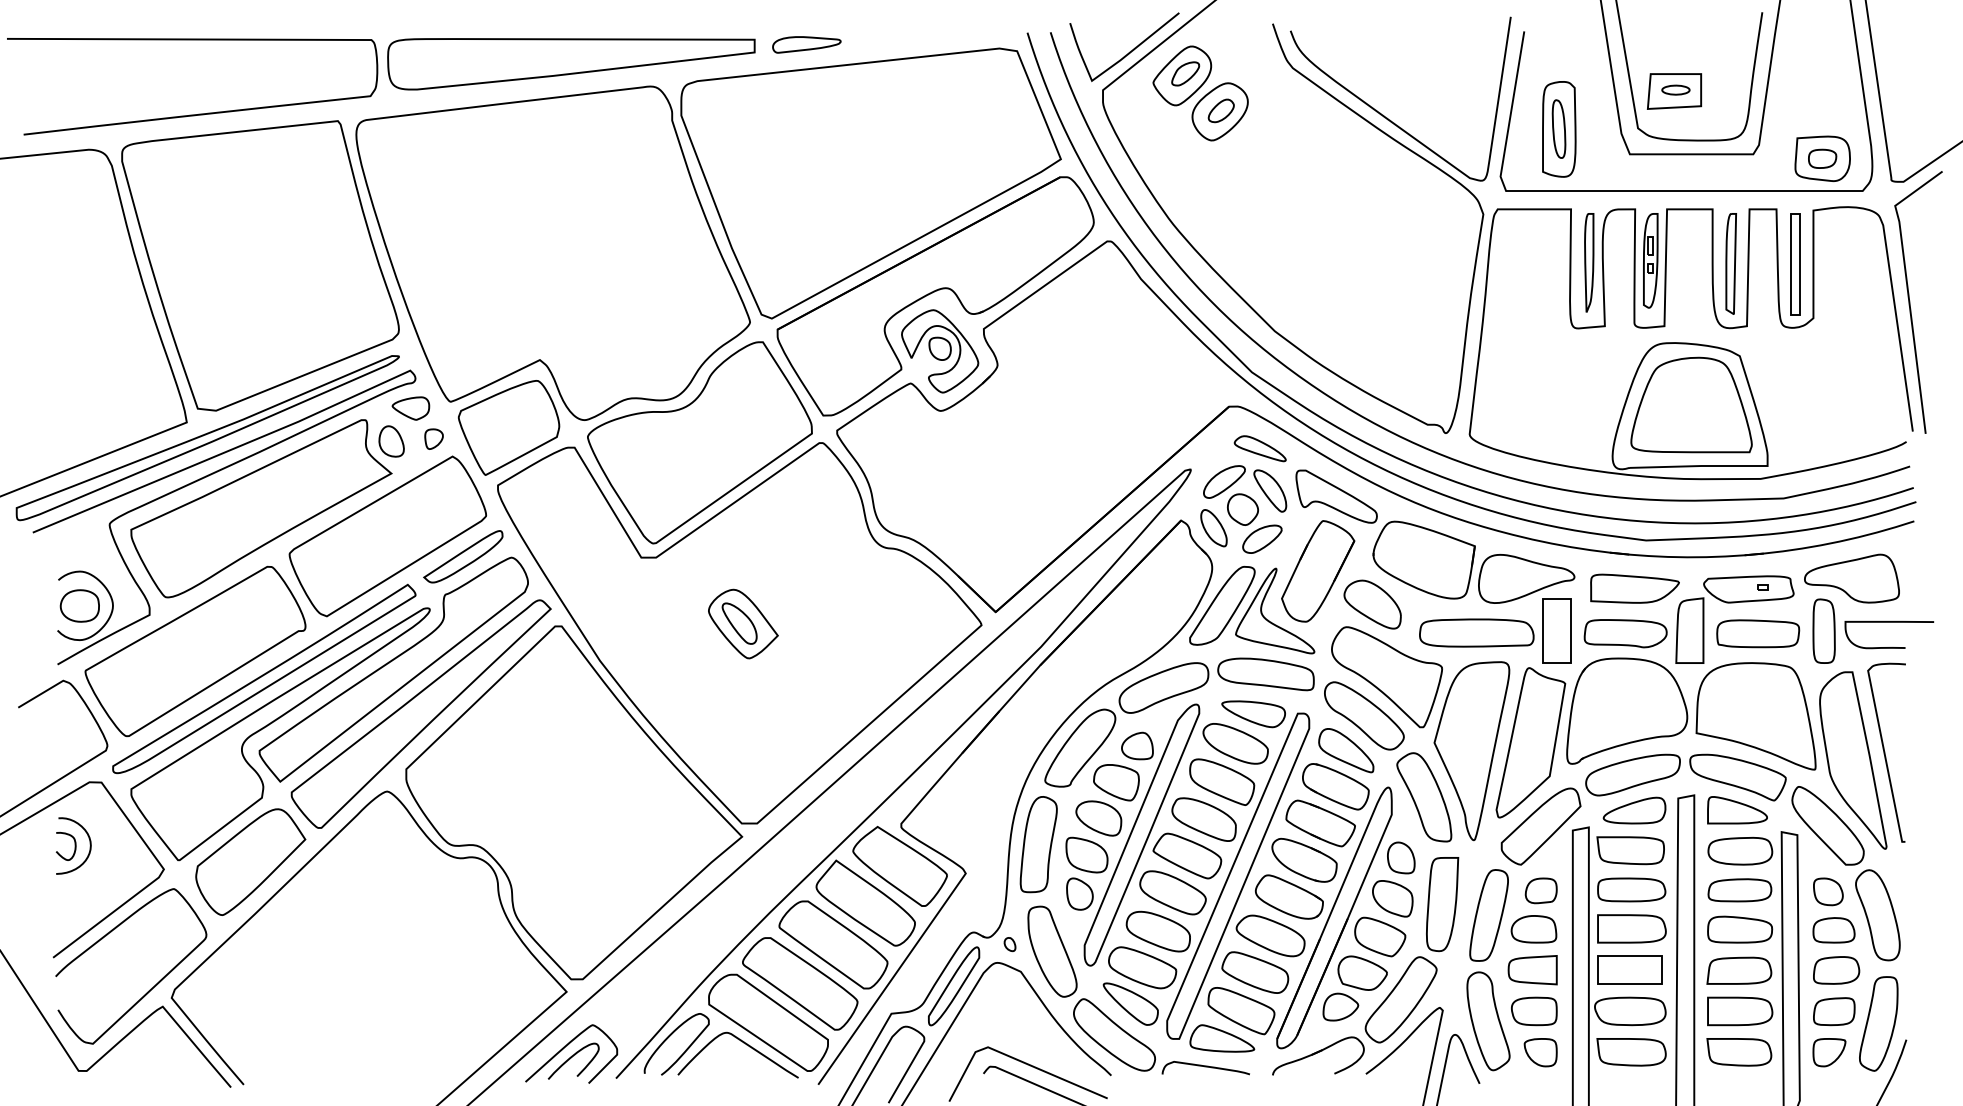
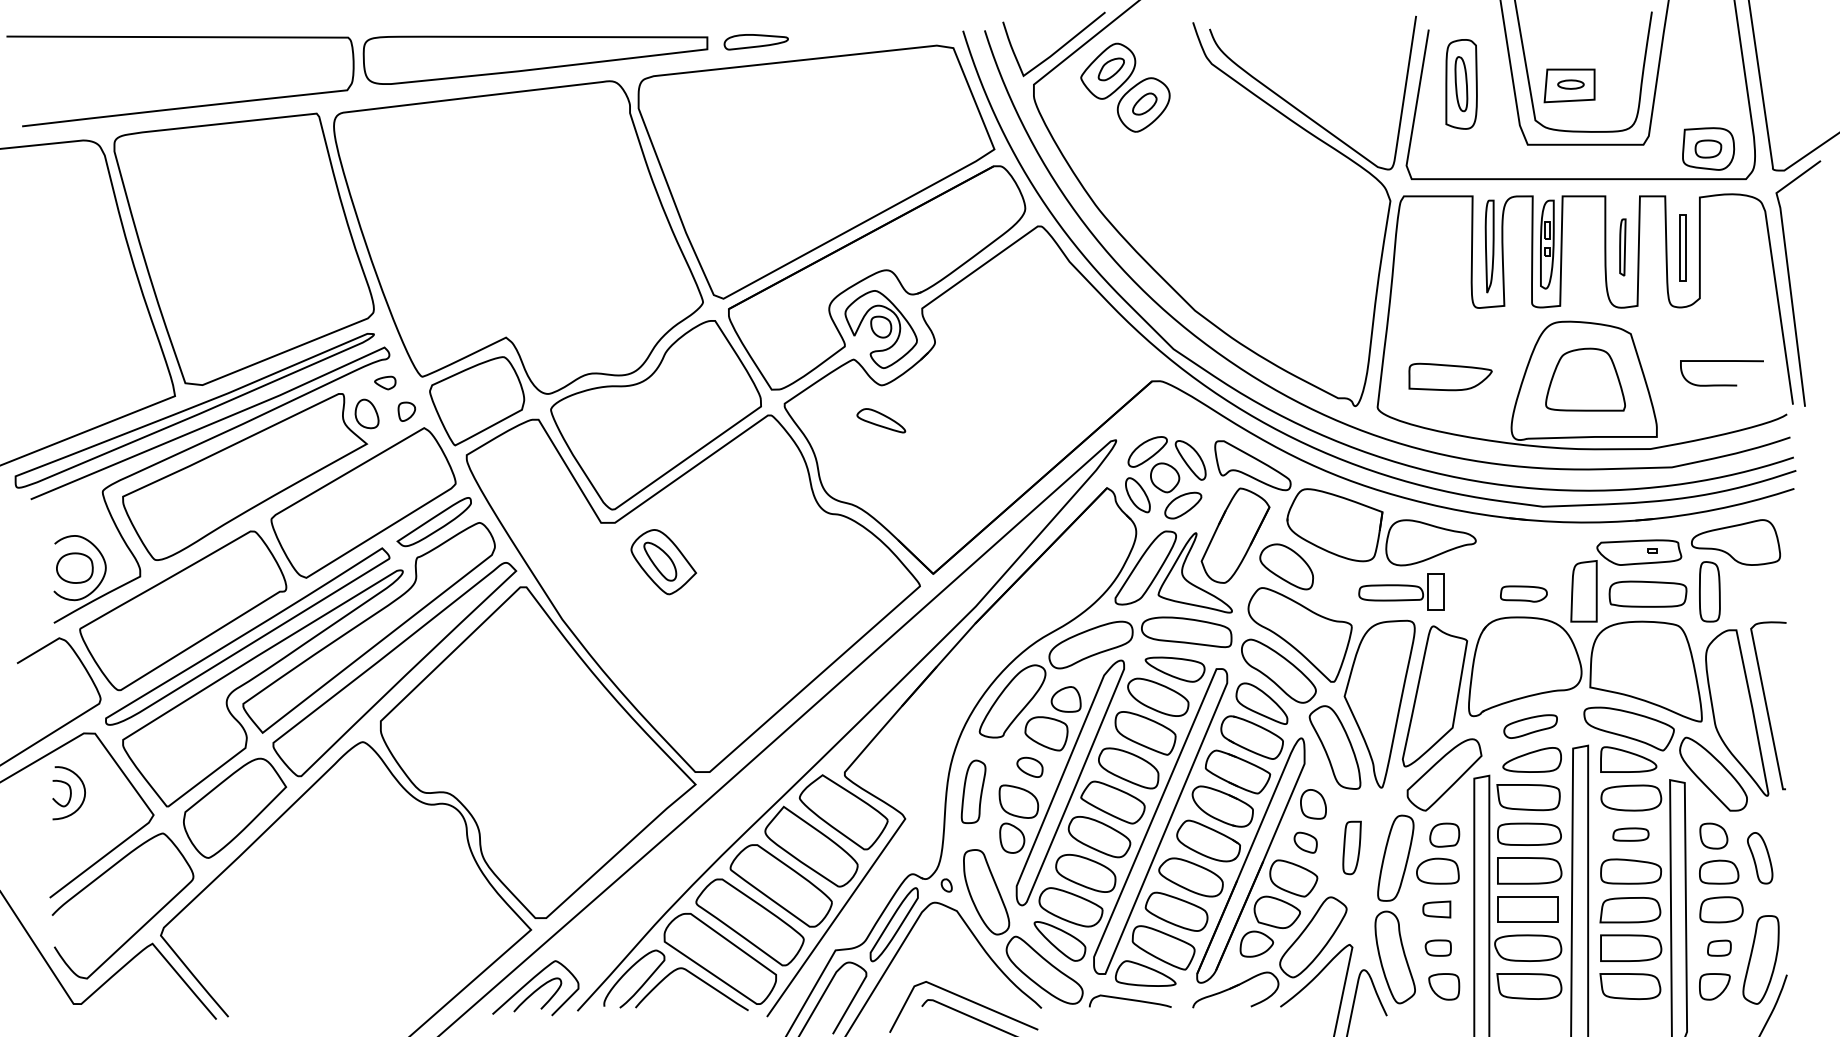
part: (1559, 129) -> (1461, 84), moved
part: (1730, 263) -> (1622, 247), size x0.6
part: (1794, 263) -> (1682, 247), size x0.7
part: (1691, 404) -> (1585, 379), size x0.7
part: (411, 407) -> (385, 382), size x0.6
part: (1260, 448) -> (881, 420), moved
part: (1634, 588) -> (1450, 376), moved
part: (743, 624) -> (663, 562), moved
part: (1495, 630) -> (1401, 591), size x0.6
part: (1625, 633) -> (1523, 593), size x0.6
curve: (1888, 646) -> (1721, 384), moved
part: (1632, 774) -> (1530, 726), size x0.6
part: (1098, 818) -> (1029, 767), size x0.6
part: (1038, 844) -> (973, 791), size x0.7
part: (1739, 890) -> (1630, 834), size x0.6
part: (1392, 898) -> (1305, 842), size x0.6
part: (1441, 903) -> (1351, 847), size x0.6
part: (1877, 915) -> (1759, 858), size x0.6
part: (1532, 970) -> (1436, 909), size x0.6
part: (1534, 1010) -> (1438, 947), size x0.6
part: (1834, 1010) -> (1719, 947), size x0.6

